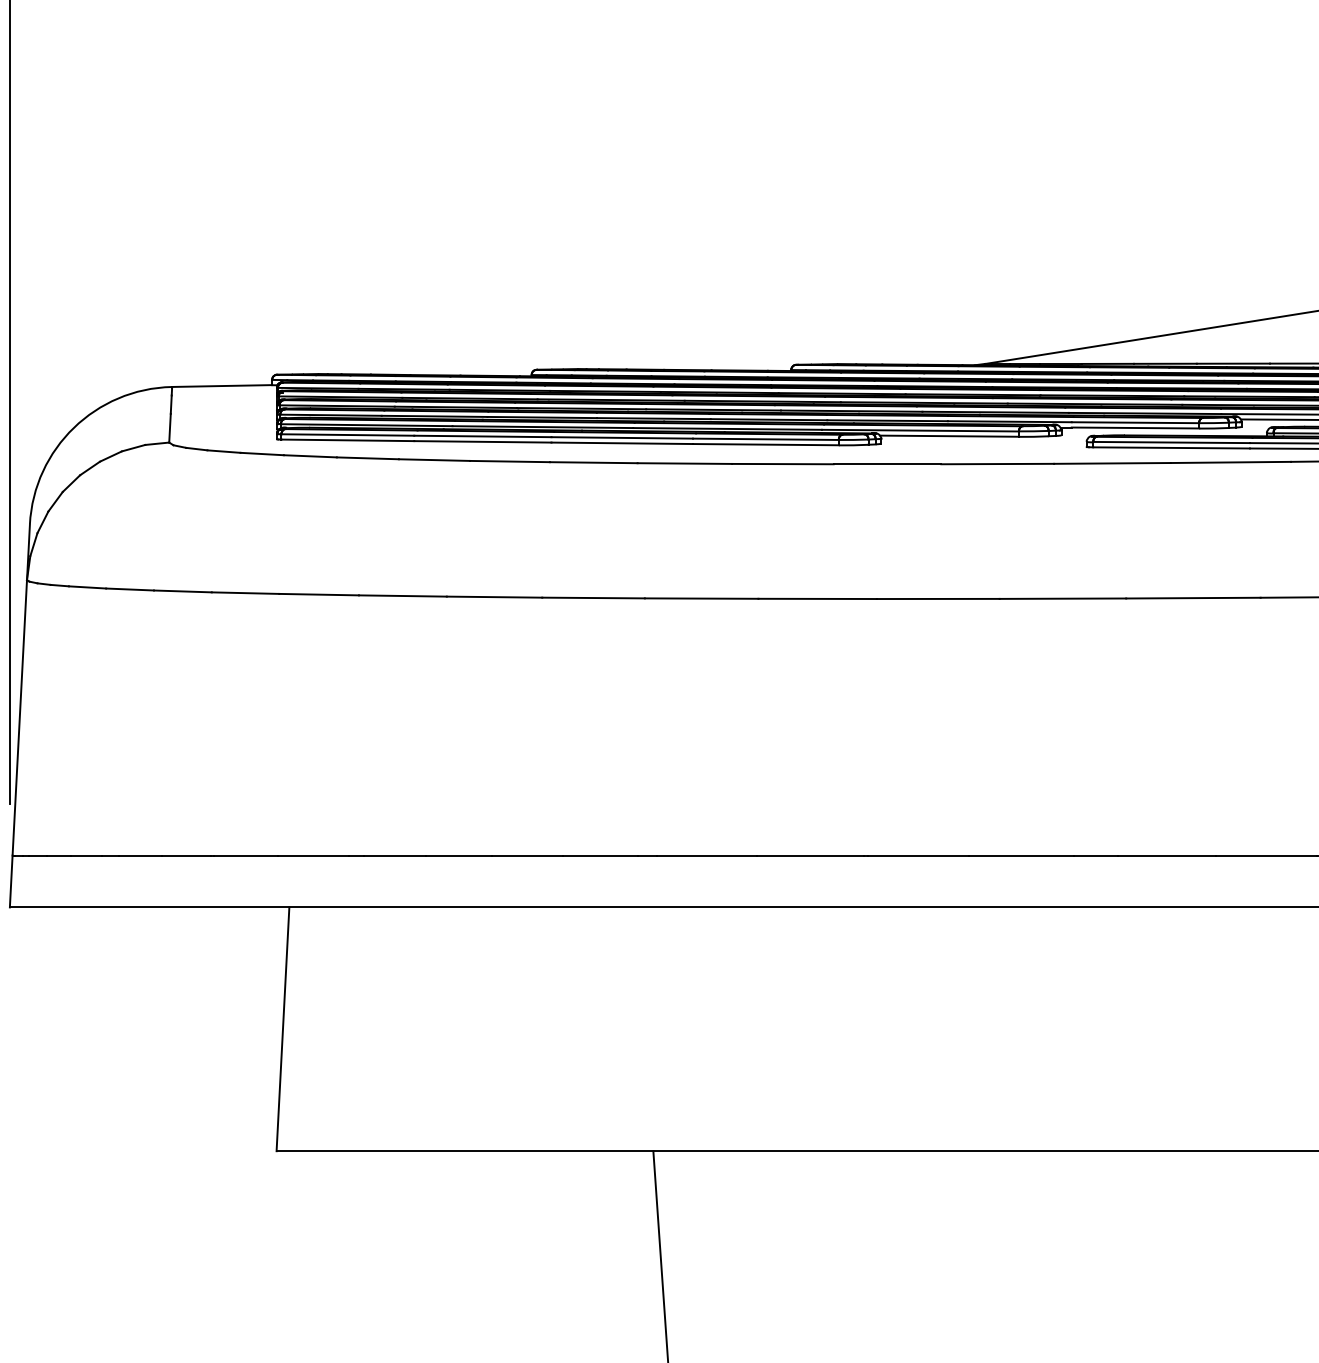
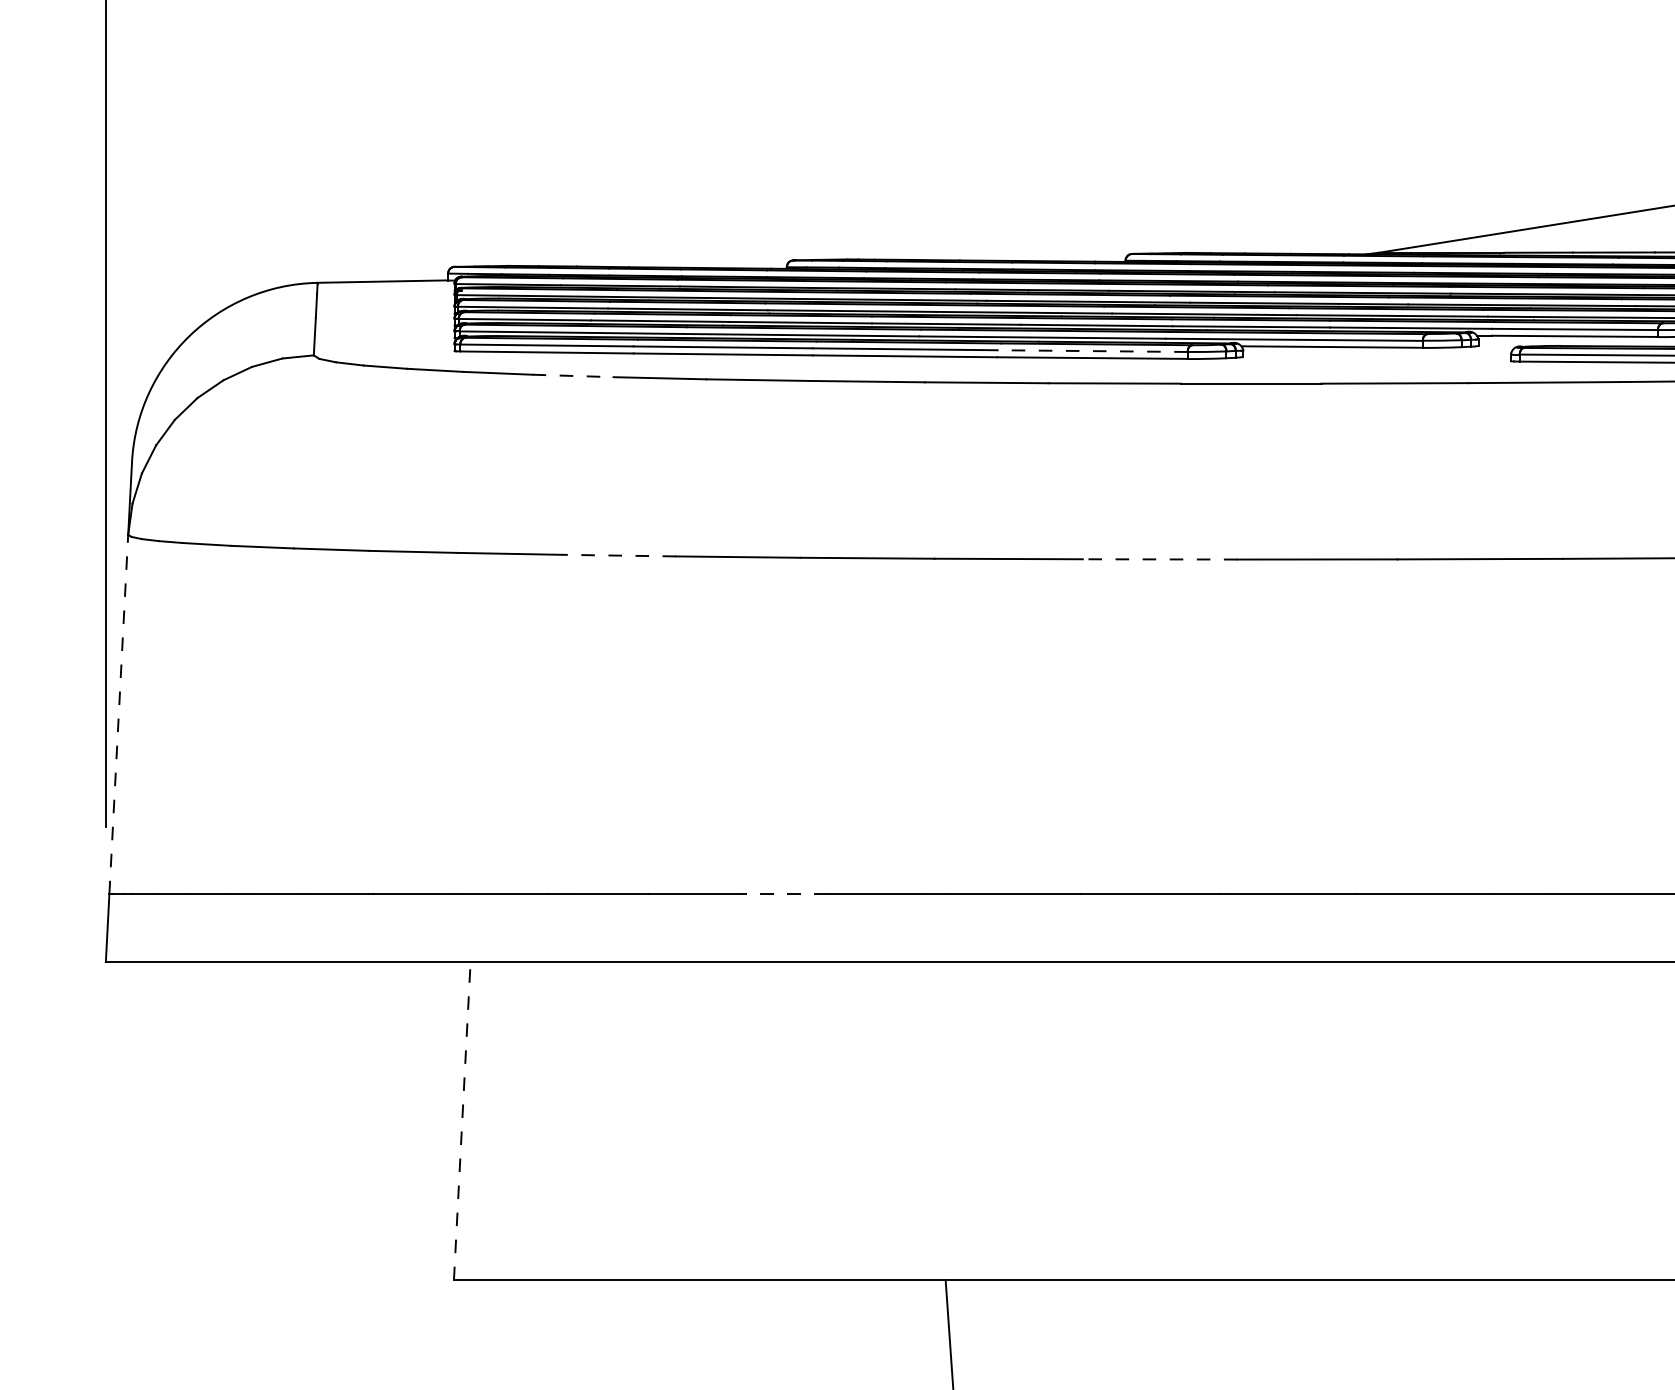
line: (765, 439) -> (1092, 351), solid -> dashed
line: (368, 458) -> (573, 376), solid -> dashed
line: (402, 596) -> (618, 556), solid -> dashed
line: (817, 598) -> (1159, 558), solid -> dashed
line: (19, 717) -> (118, 714), solid -> dashed
line: (527, 855) -> (781, 894), solid -> dashed
line: (283, 1028) -> (462, 1120), solid -> dashed

